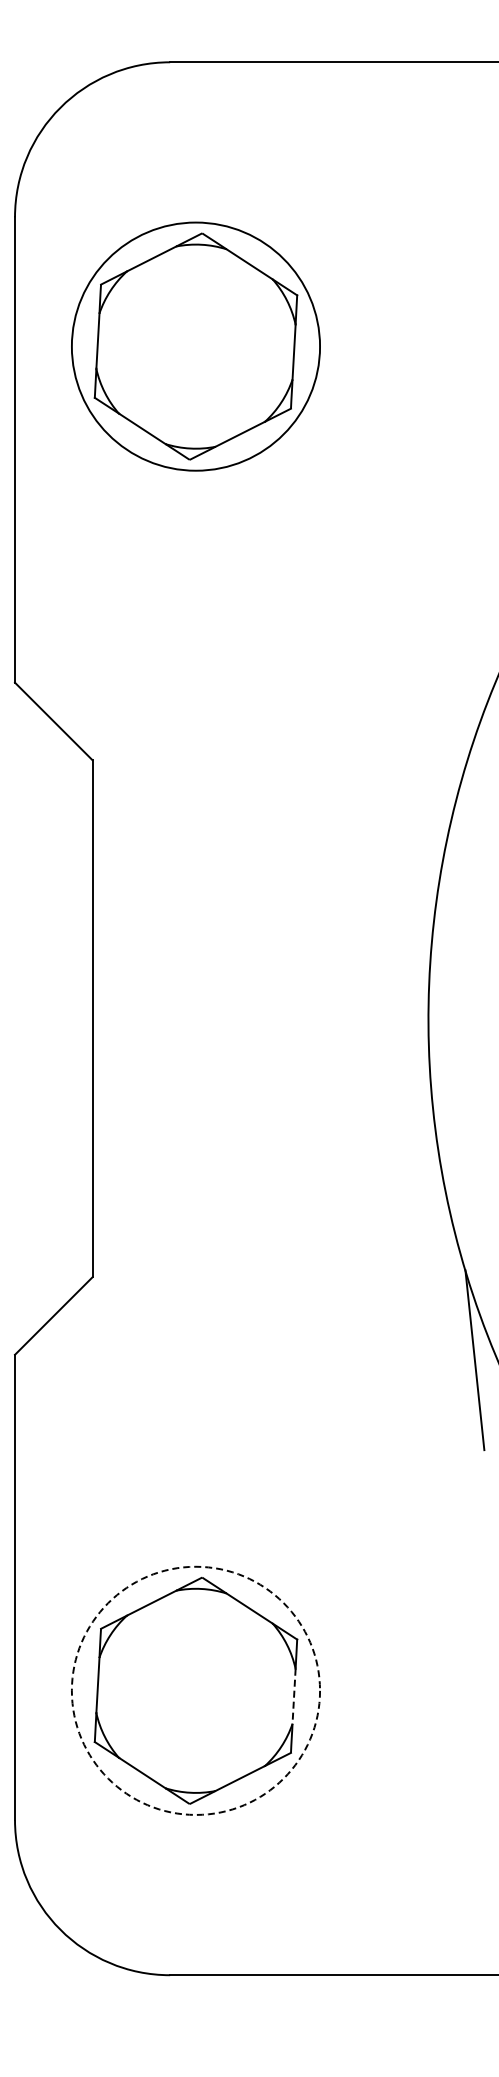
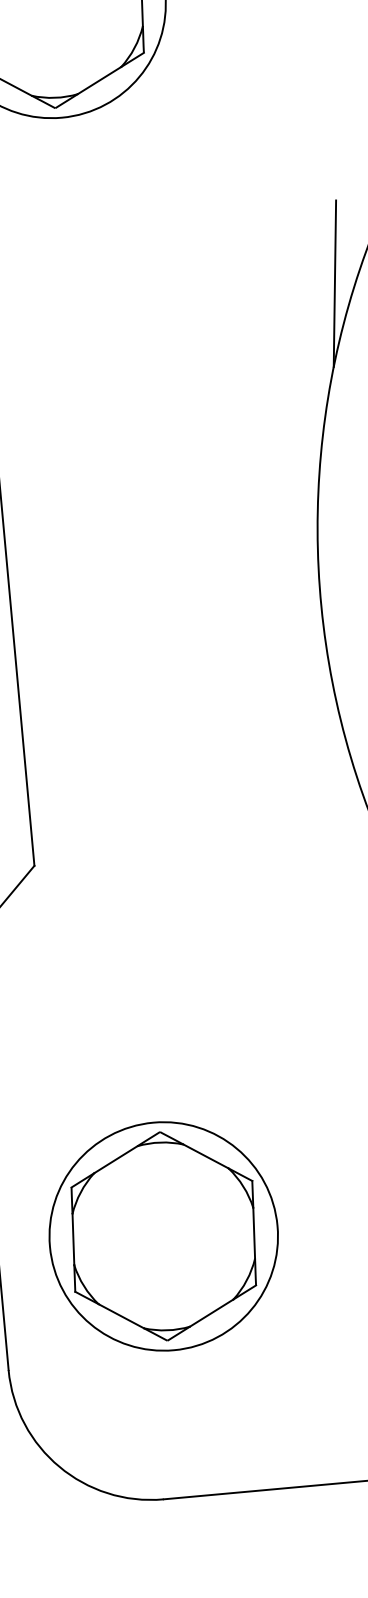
line: (474, 677) -> (334, 284), added
circle: (195, 1690) -> (163, 1236), dashed -> solid
line: (294, 1696) -> (254, 1233), dashed -> solid

